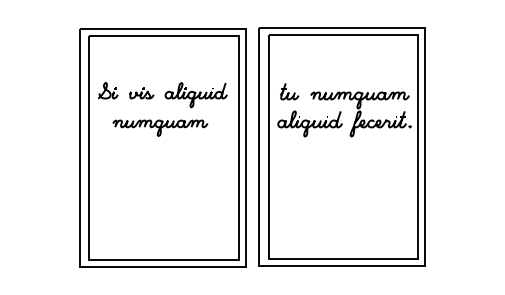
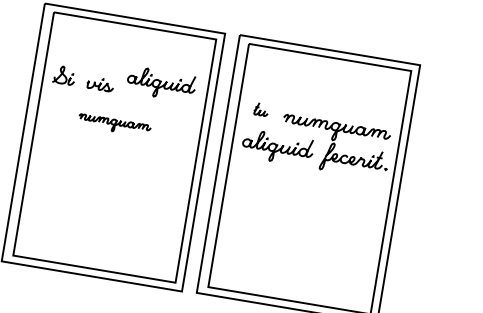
part: (289, 91) -> (261, 109), size x0.7
part: (195, 95) -> (160, 84), moved
part: (160, 127) -> (114, 124), size x0.7

